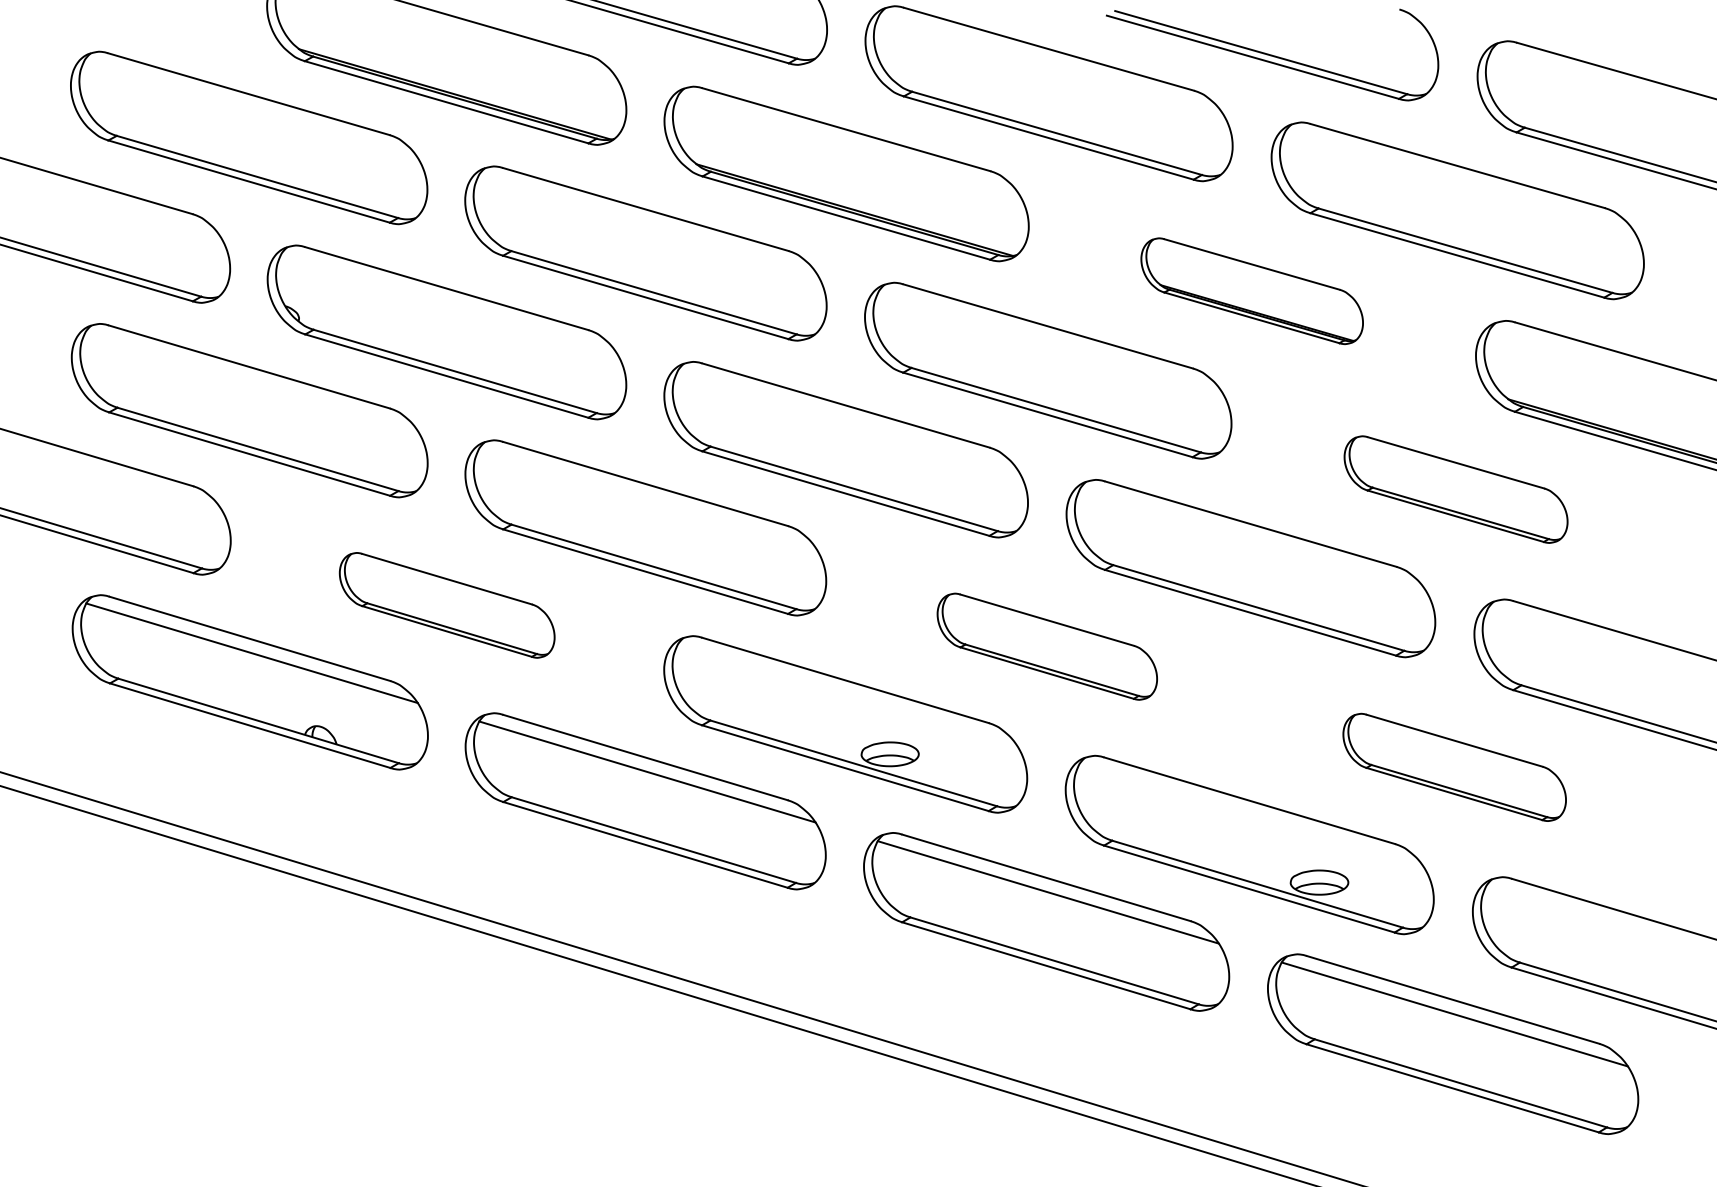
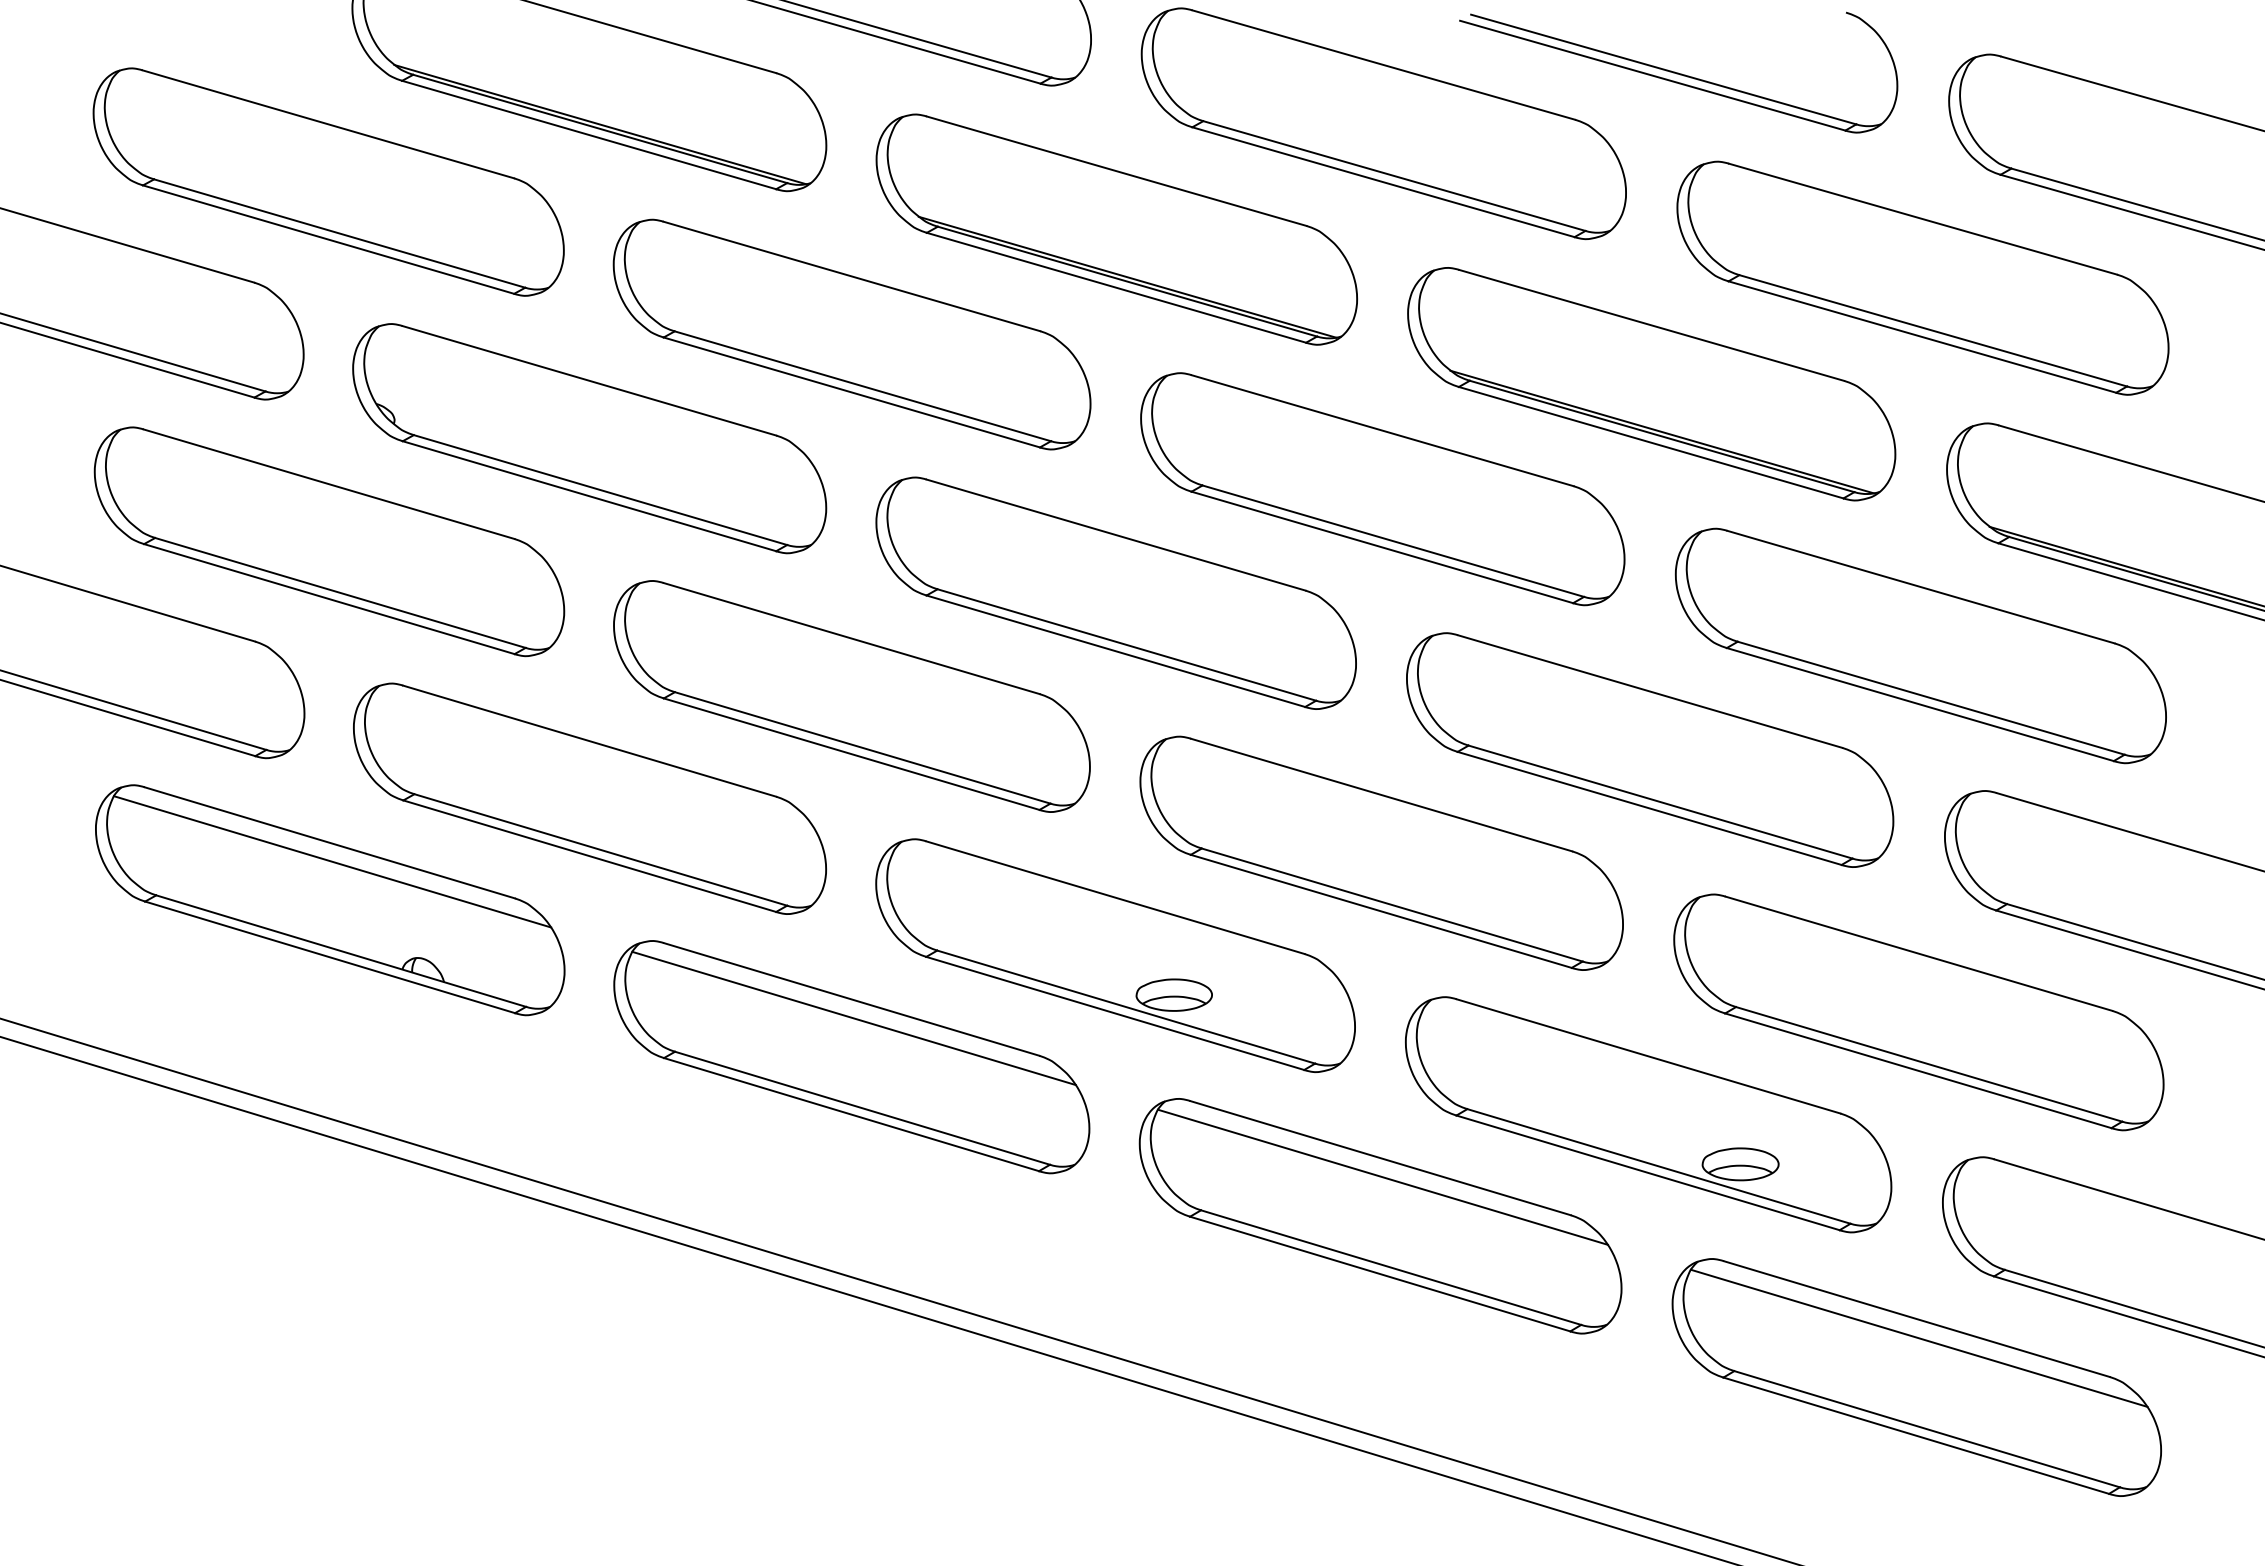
part: (1251, 291) -> (1651, 384), size x1.67
part: (1455, 489) -> (1920, 645), size x1.67
part: (446, 605) -> (589, 798), size x1.67
part: (1047, 646) -> (1381, 852), size x1.67
part: (1454, 767) -> (1918, 1012), size x1.67

